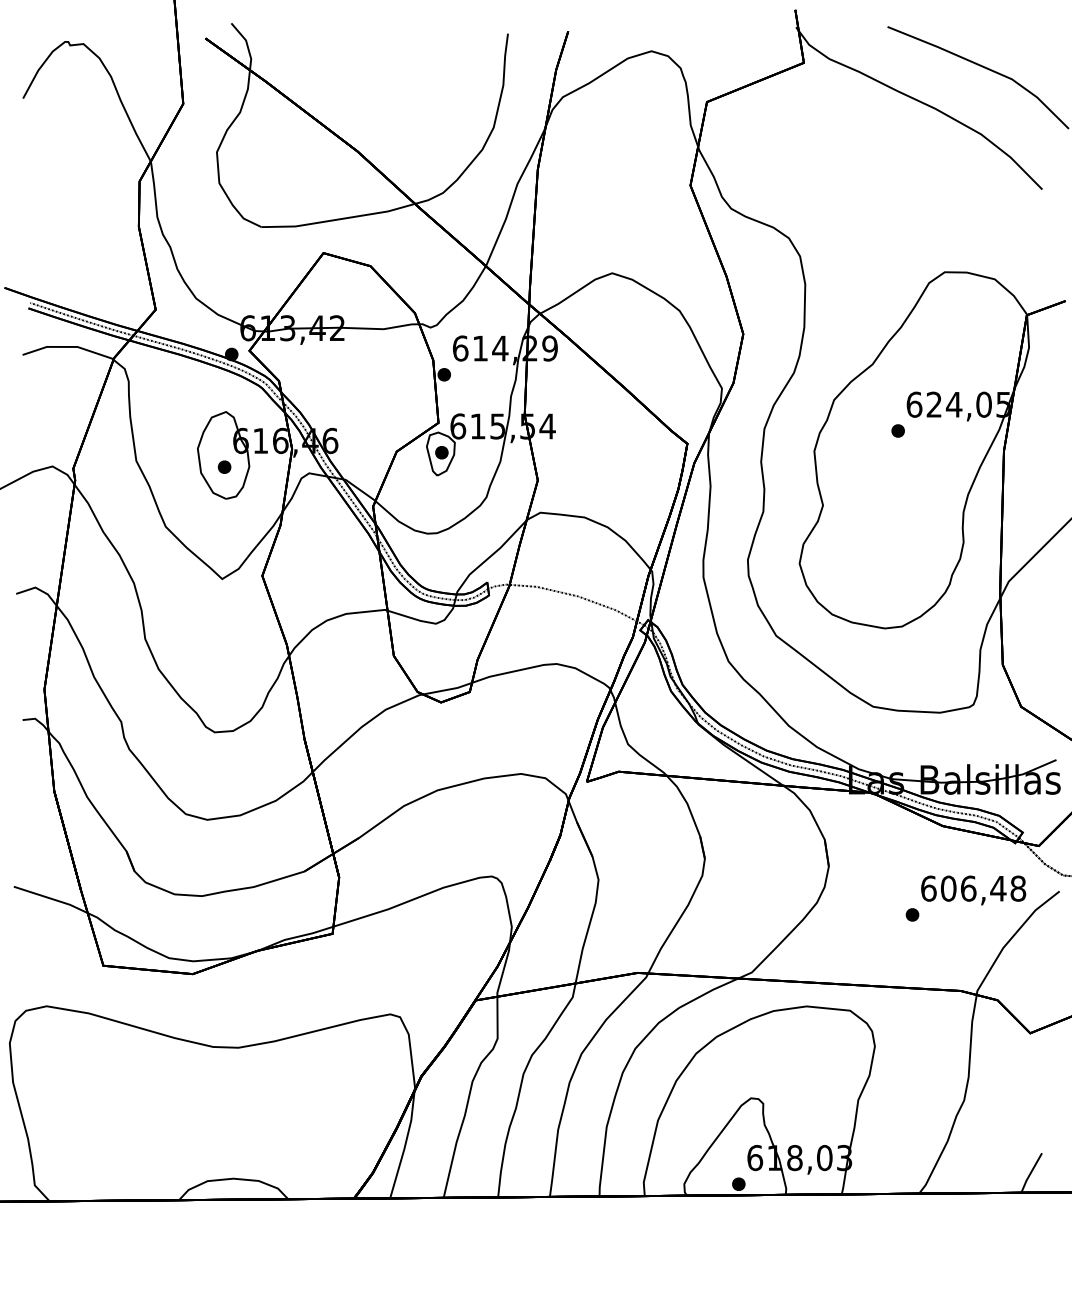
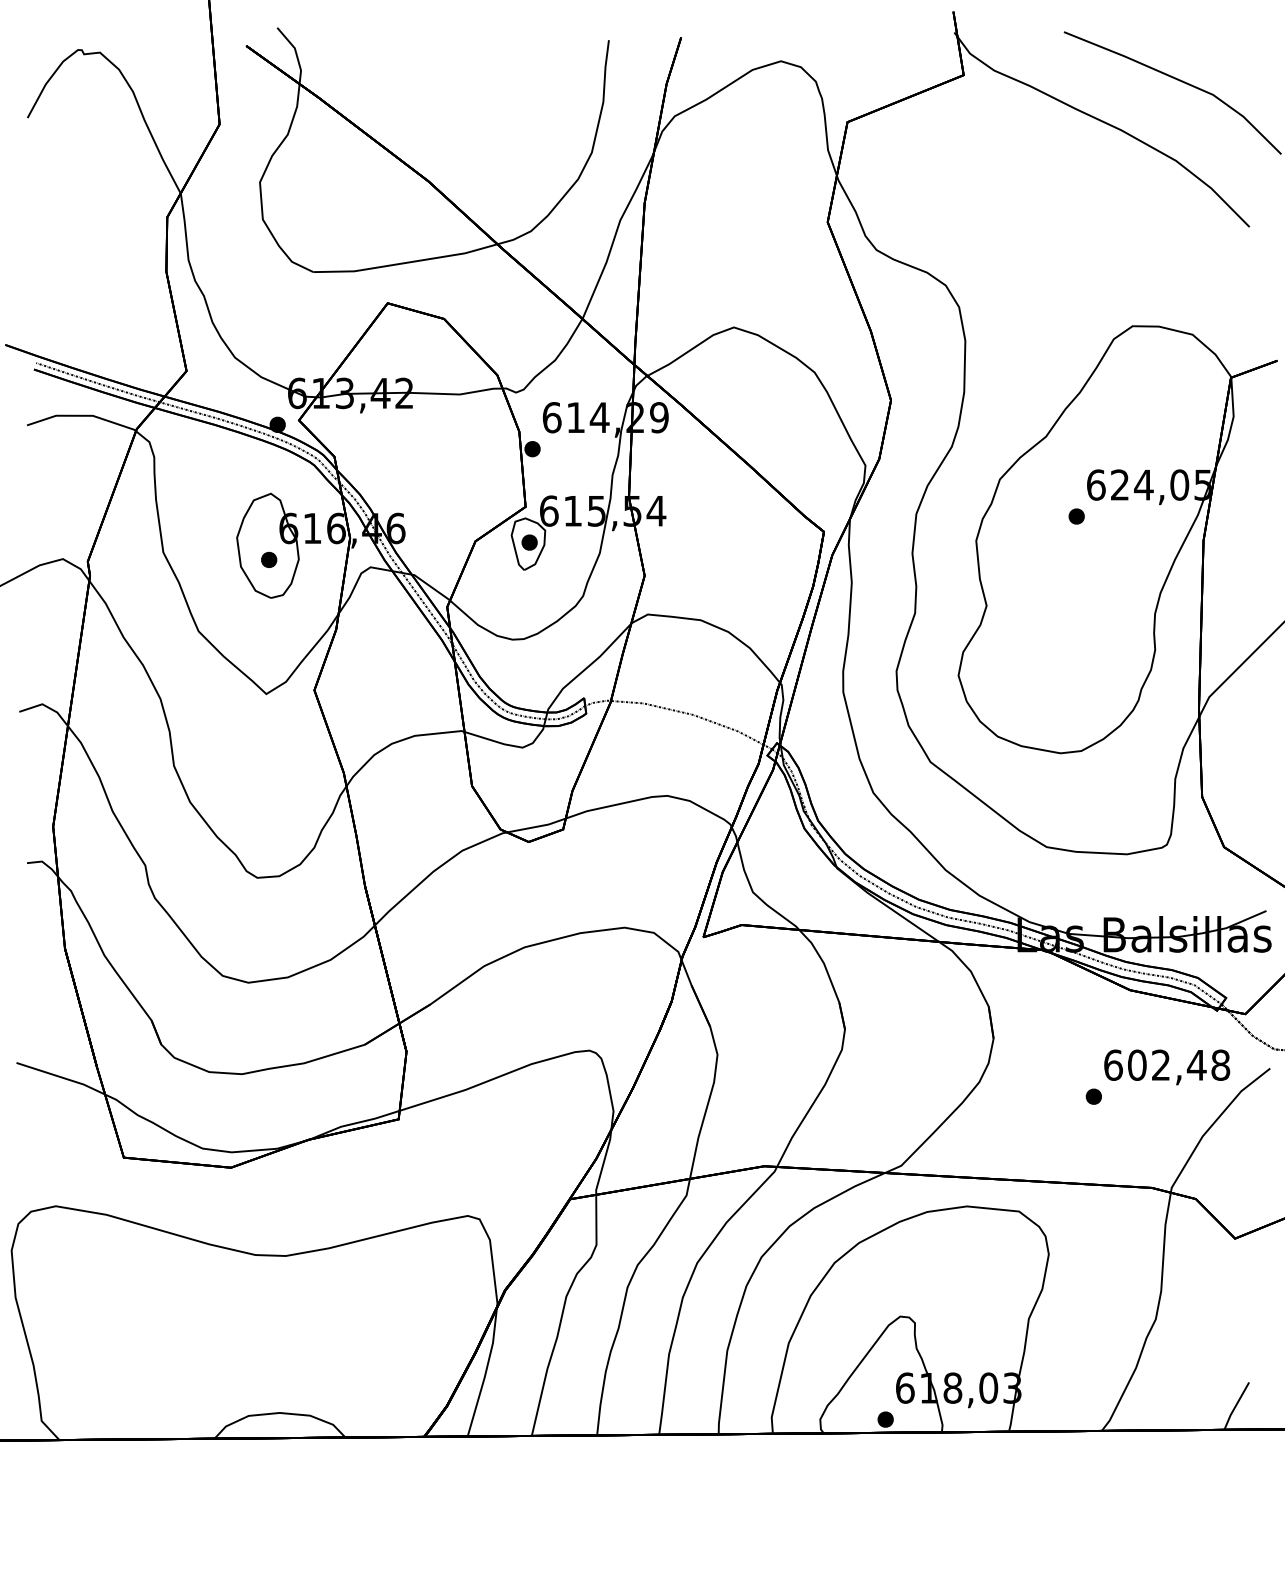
text: (968, 888) -> (1161, 1064), 606,48 -> 602,48

